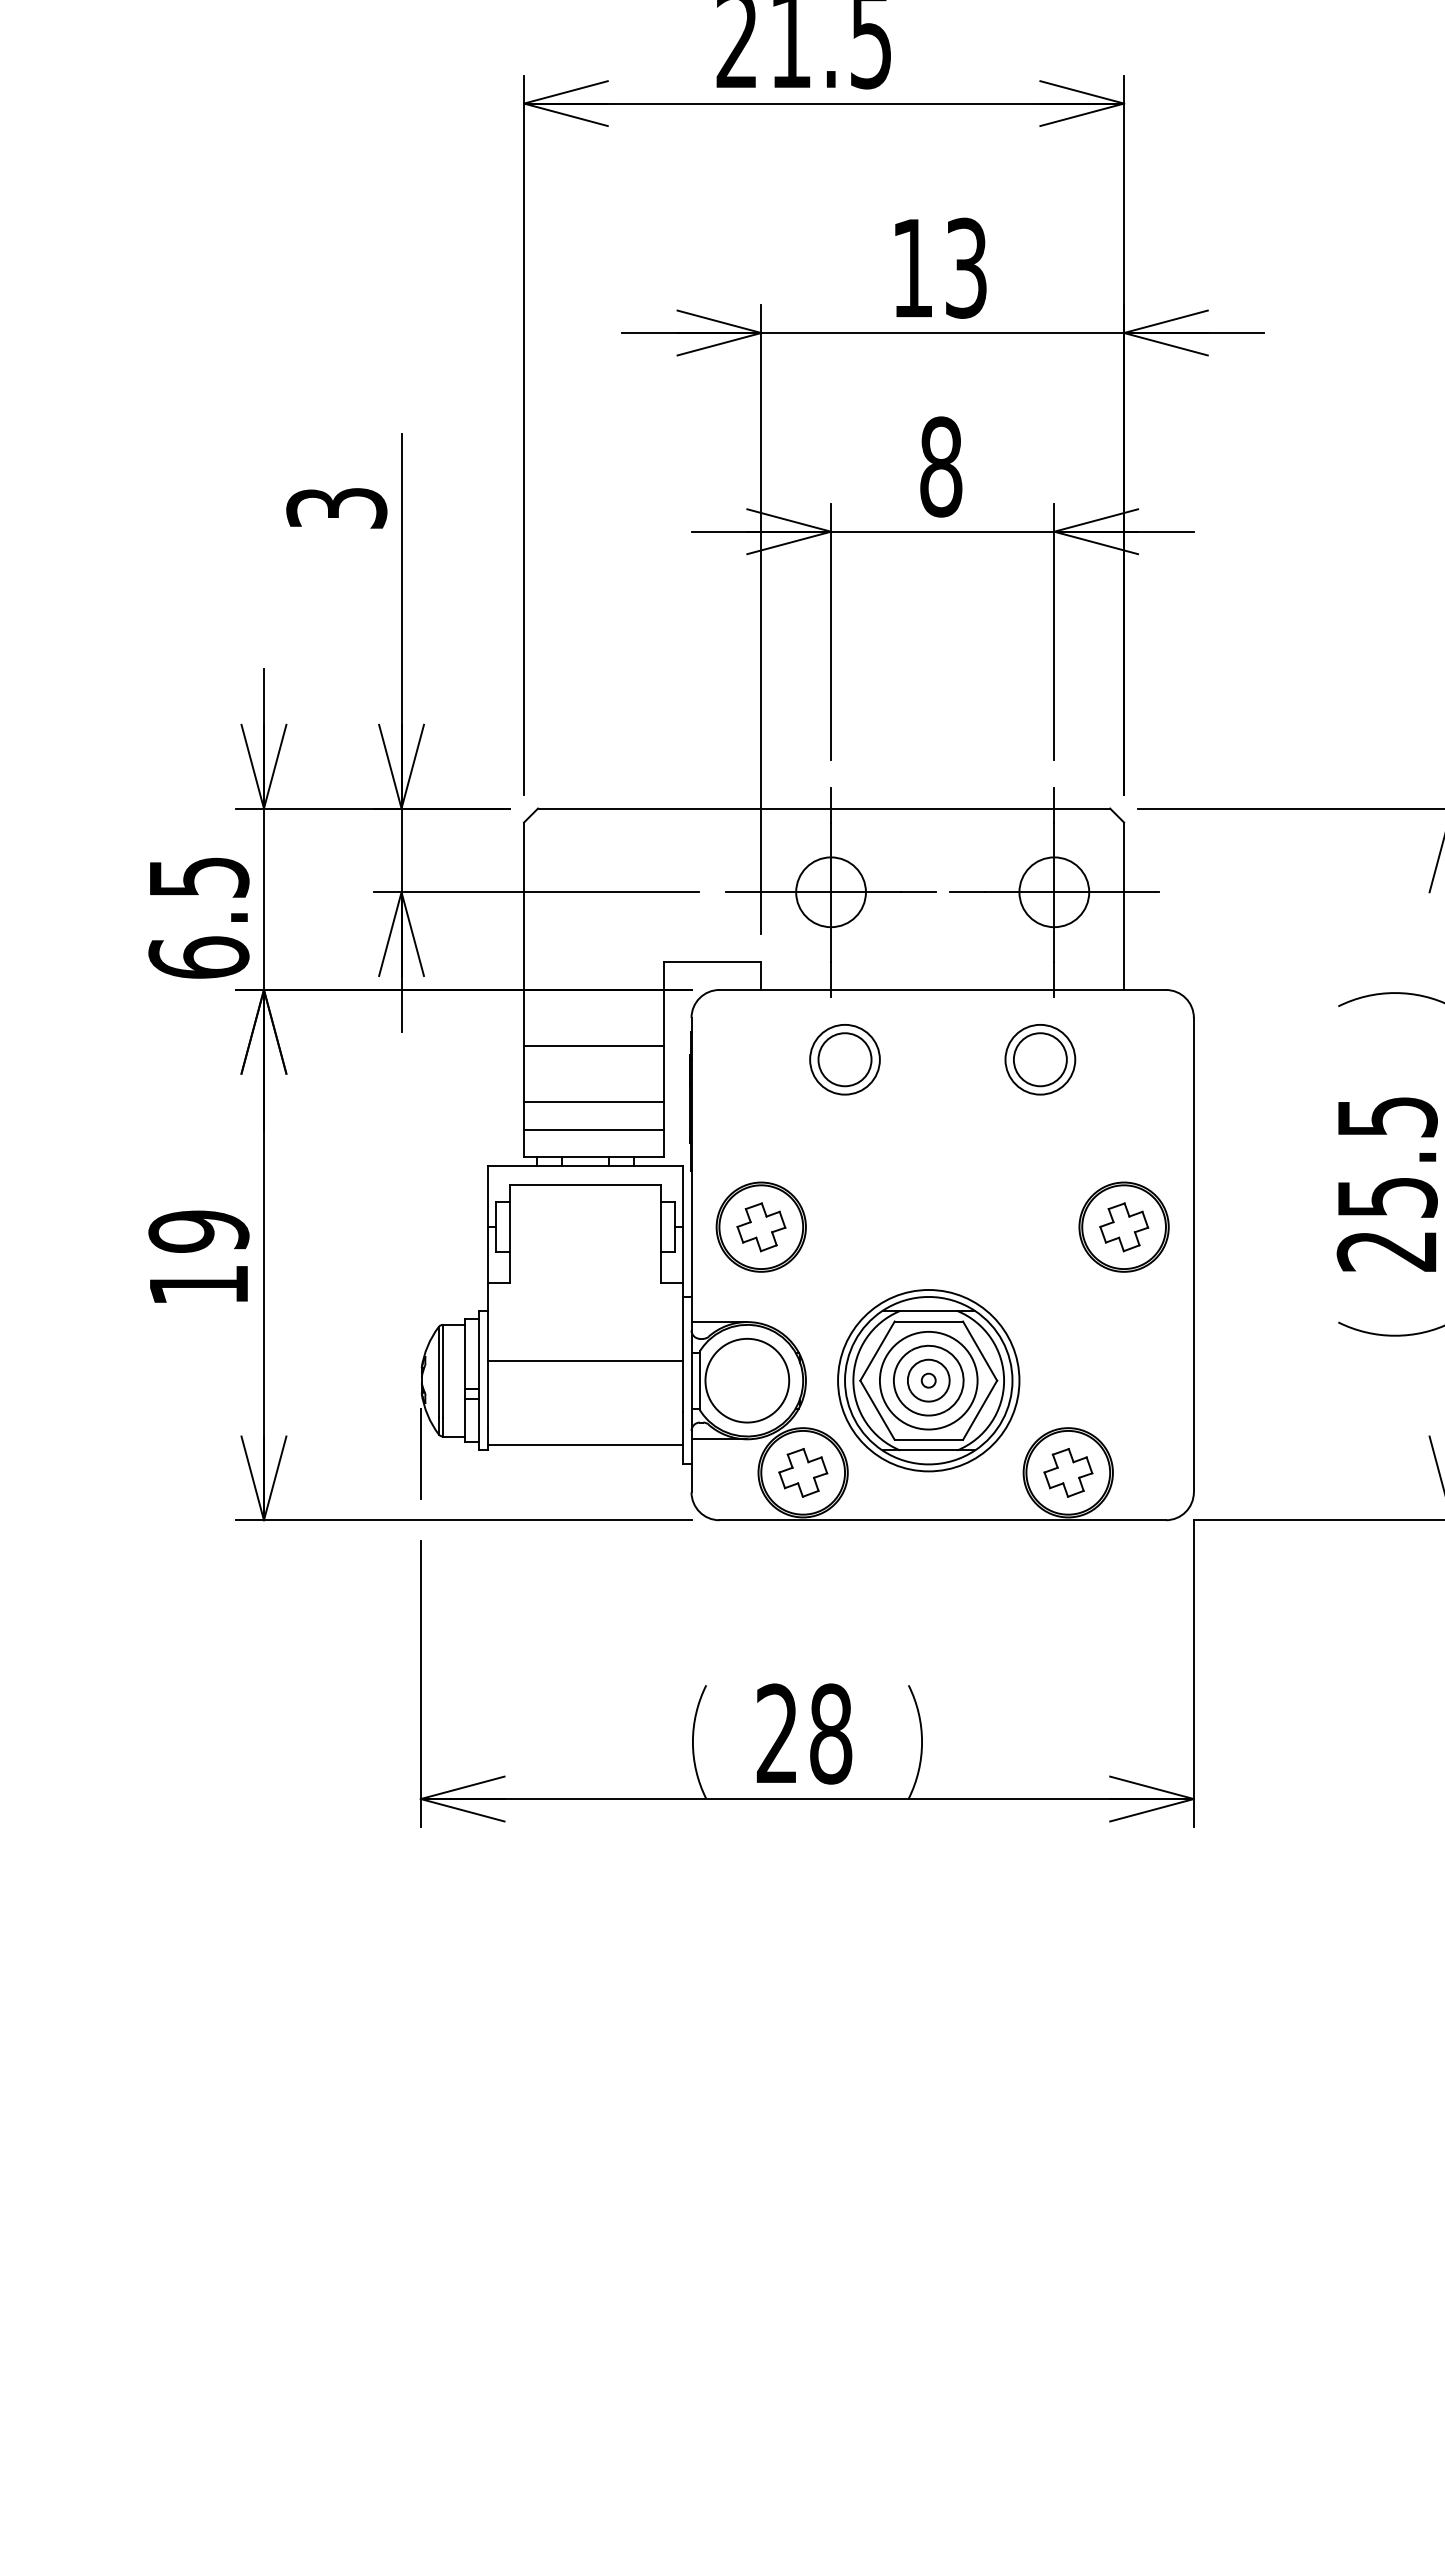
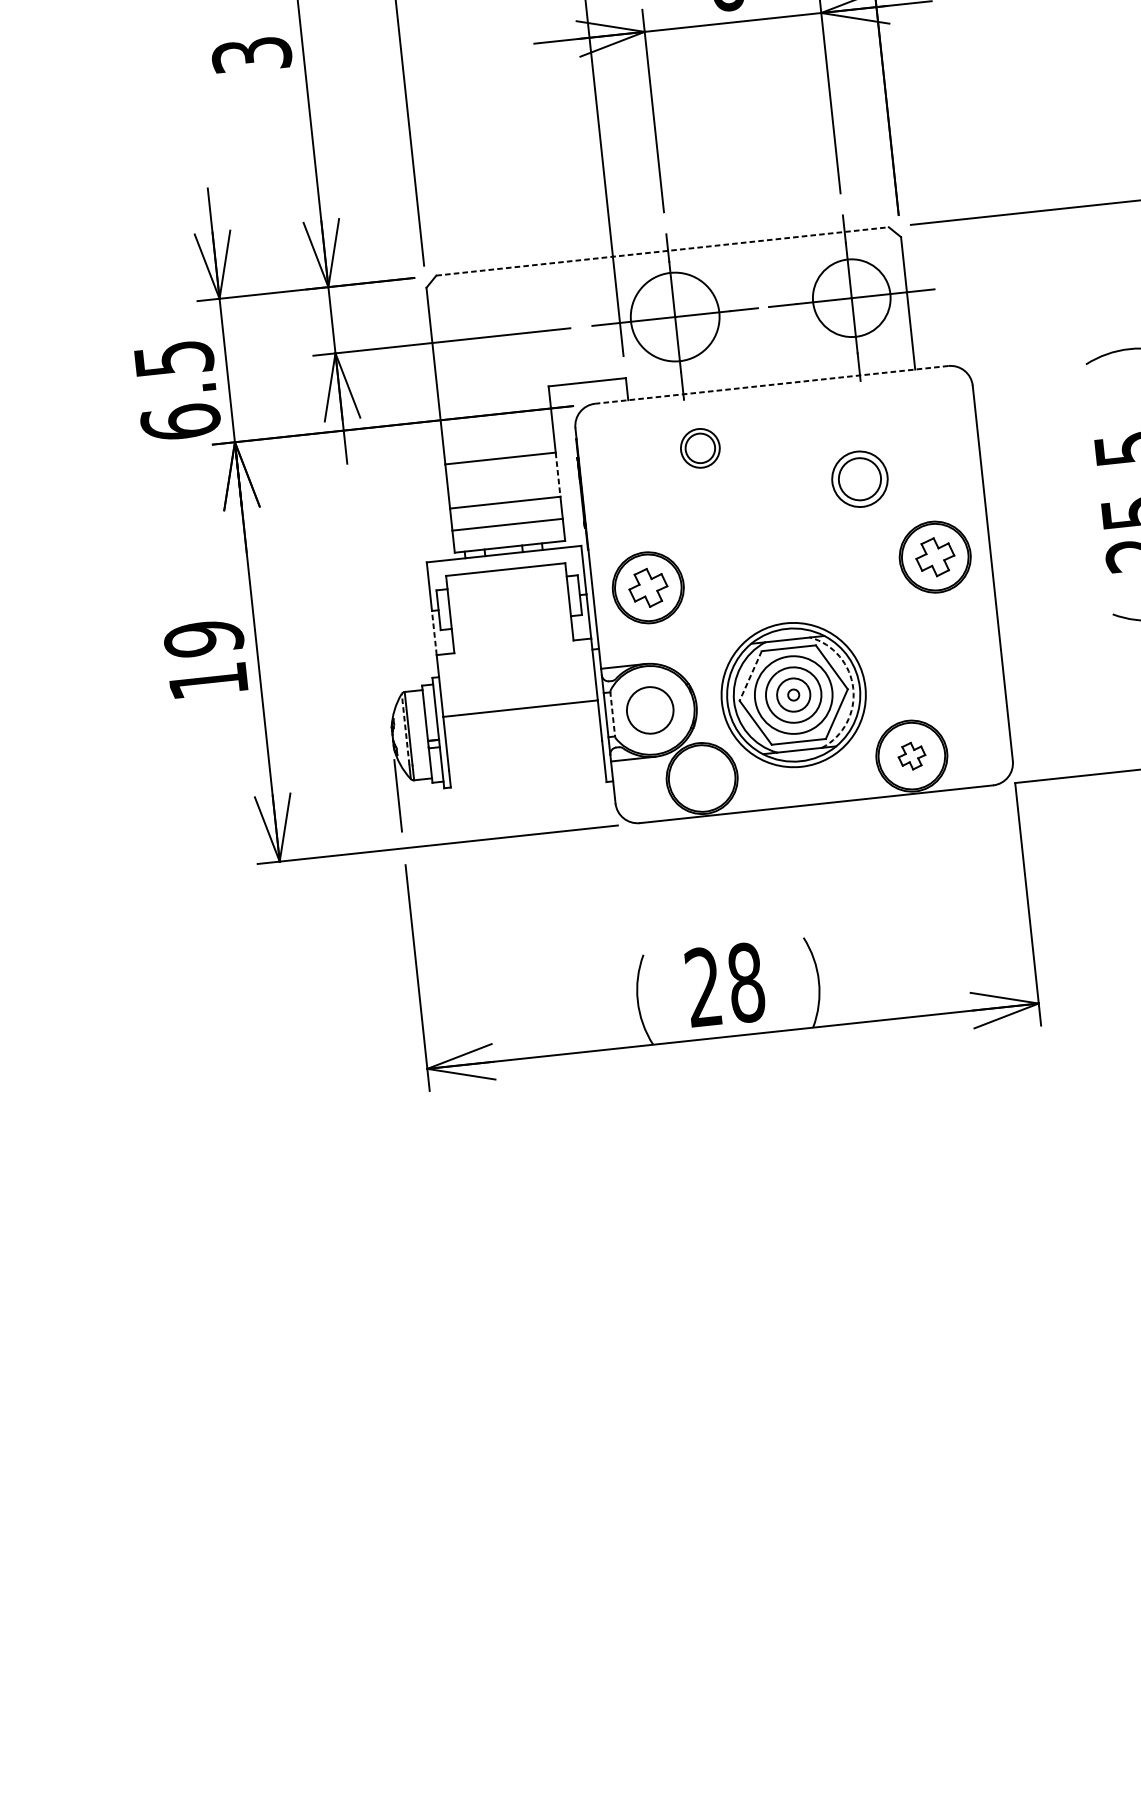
line: (824, 808) -> (662, 251), solid -> dashed
circle: (830, 892) -> (674, 317), size x1.6
circle: (1054, 892) -> (851, 298), size x1.4
line: (942, 989) -> (771, 384), solid -> dashed
part: (844, 1059) -> (699, 448), size x0.7
part: (1040, 1059) -> (860, 479), moved
line: (663, 1073) -> (557, 474), solid -> dashed
line: (487, 1255) -> (434, 633), solid -> dashed
line: (877, 1351) -> (750, 676), solid -> dashed
line: (438, 1371) -> (405, 729), solid -> dashed
circle: (747, 1380) -> (650, 710), size x0.7
arc: (1004, 1380) -> (853, 688), solid -> dashed
line: (699, 1381) -> (612, 715), solid -> dashed
line: (585, 1444) -> (527, 774), removed
part: (803, 1472) -> (702, 778), removed
part: (1068, 1472) -> (912, 755), size x0.7

